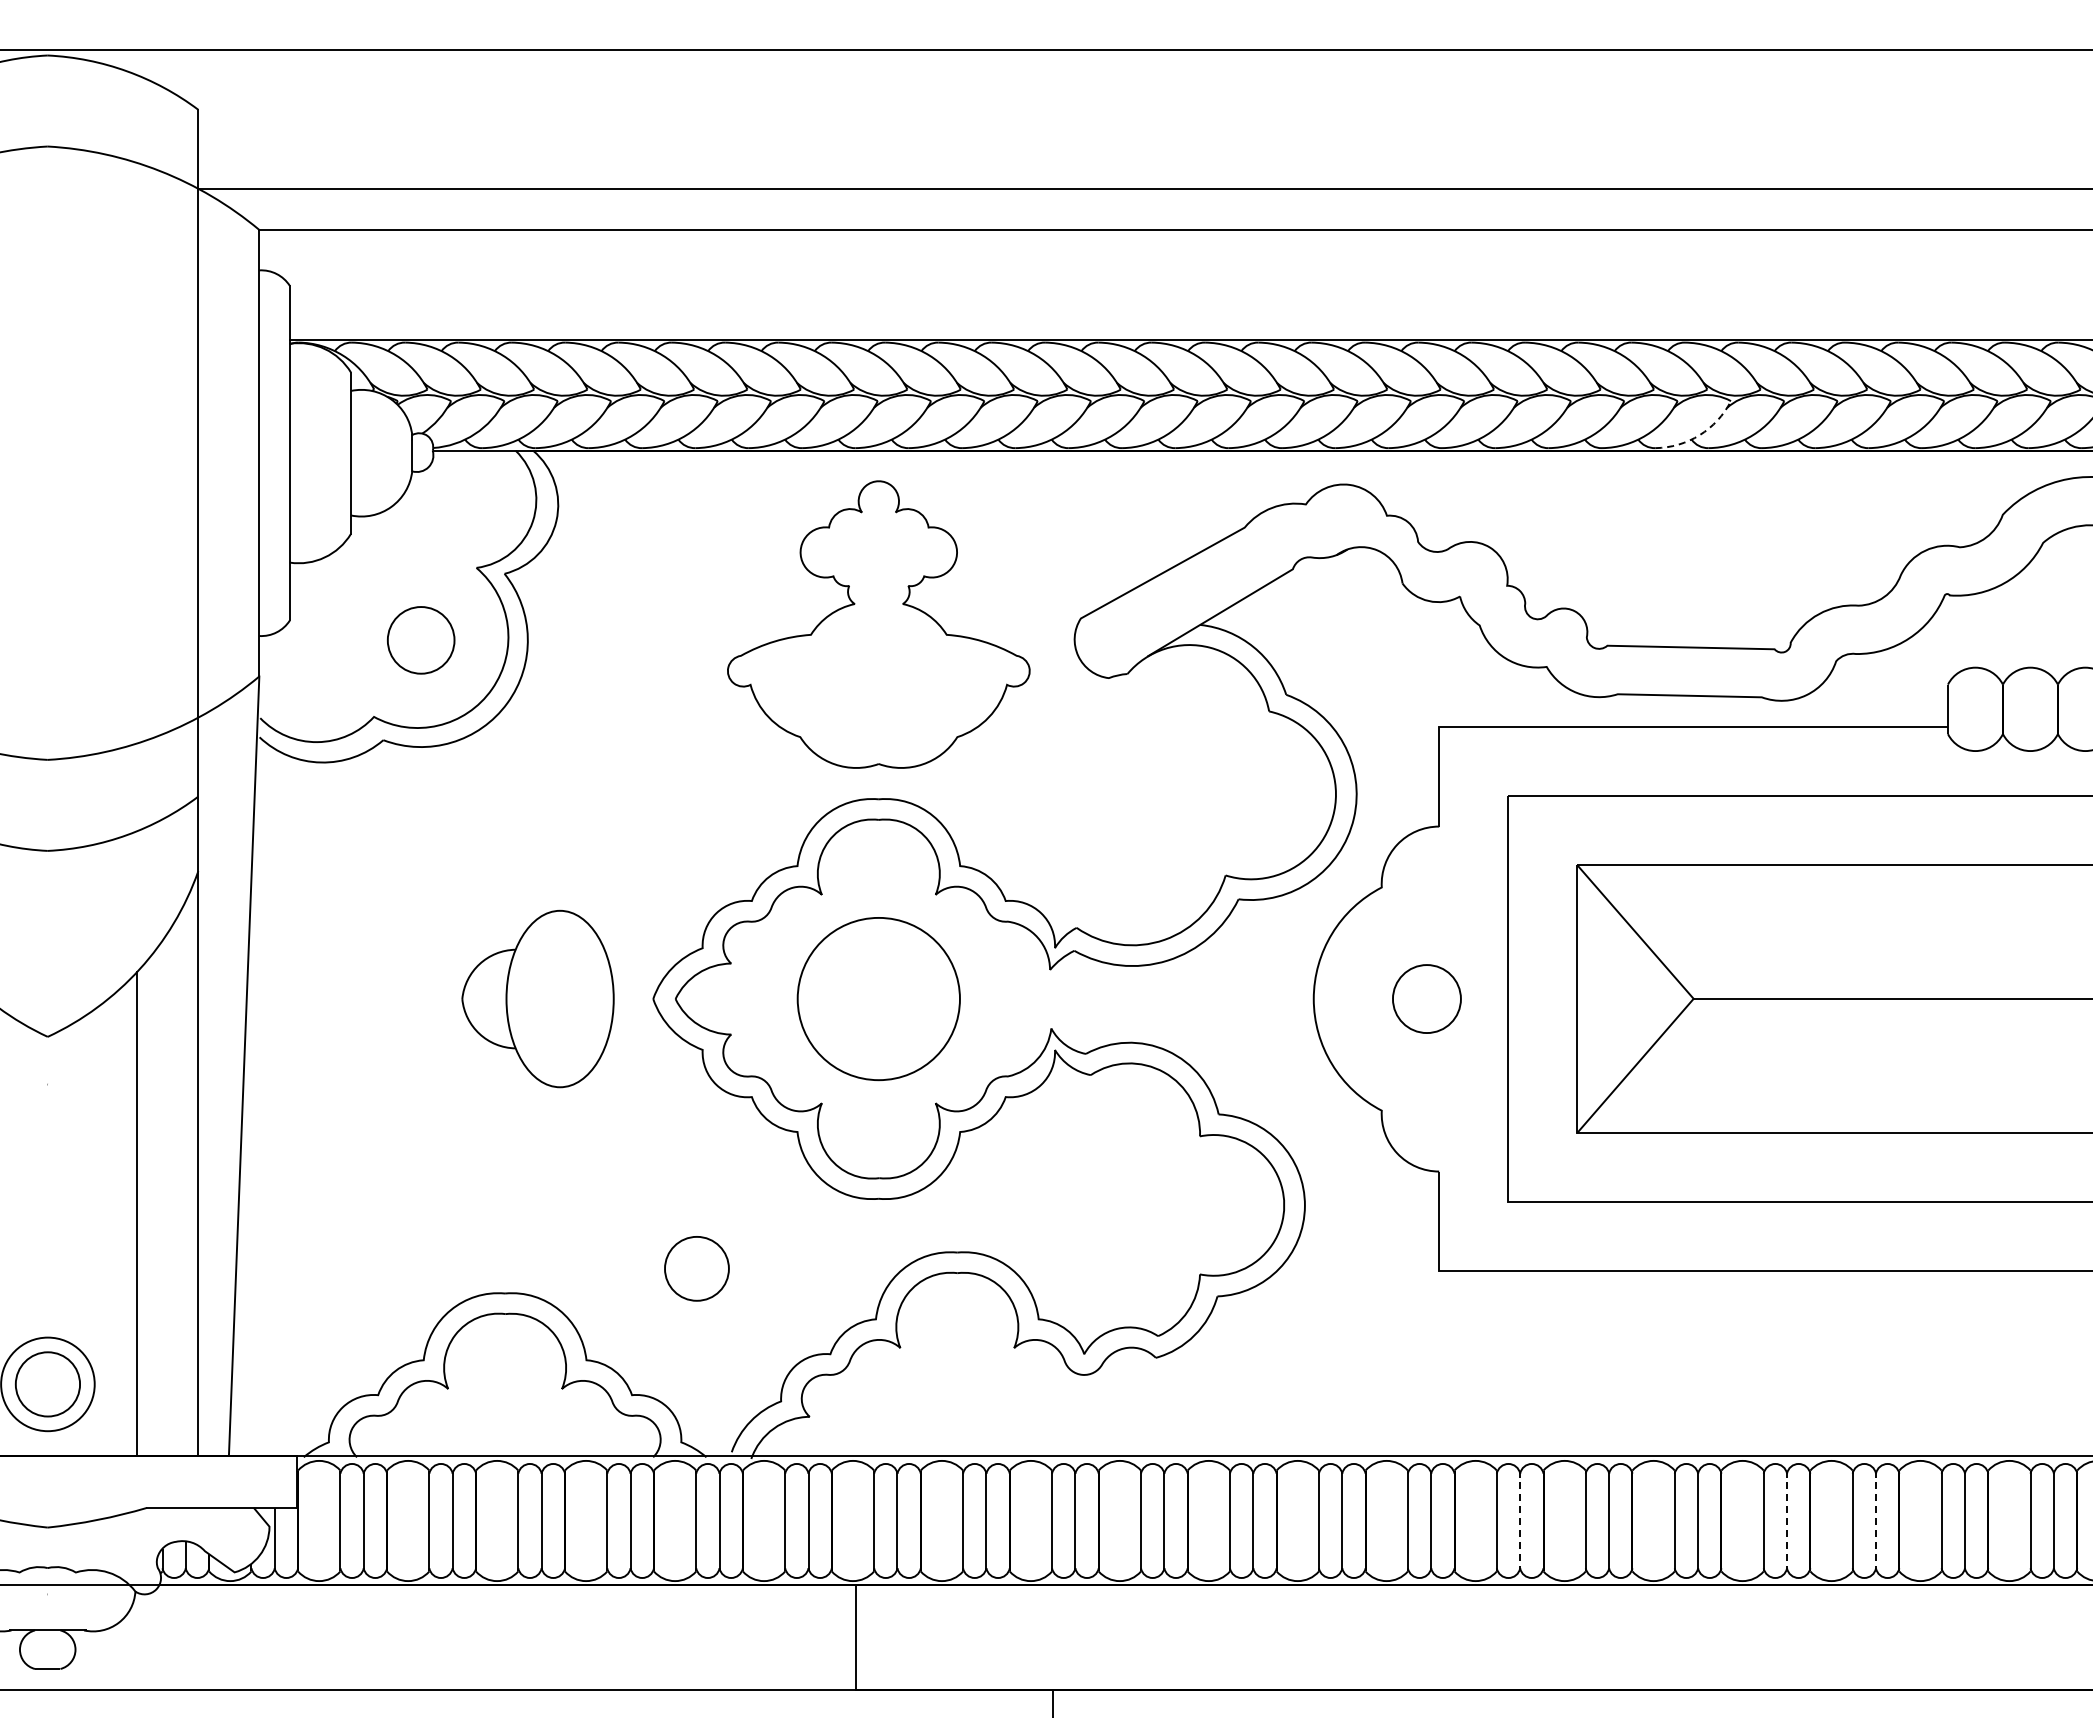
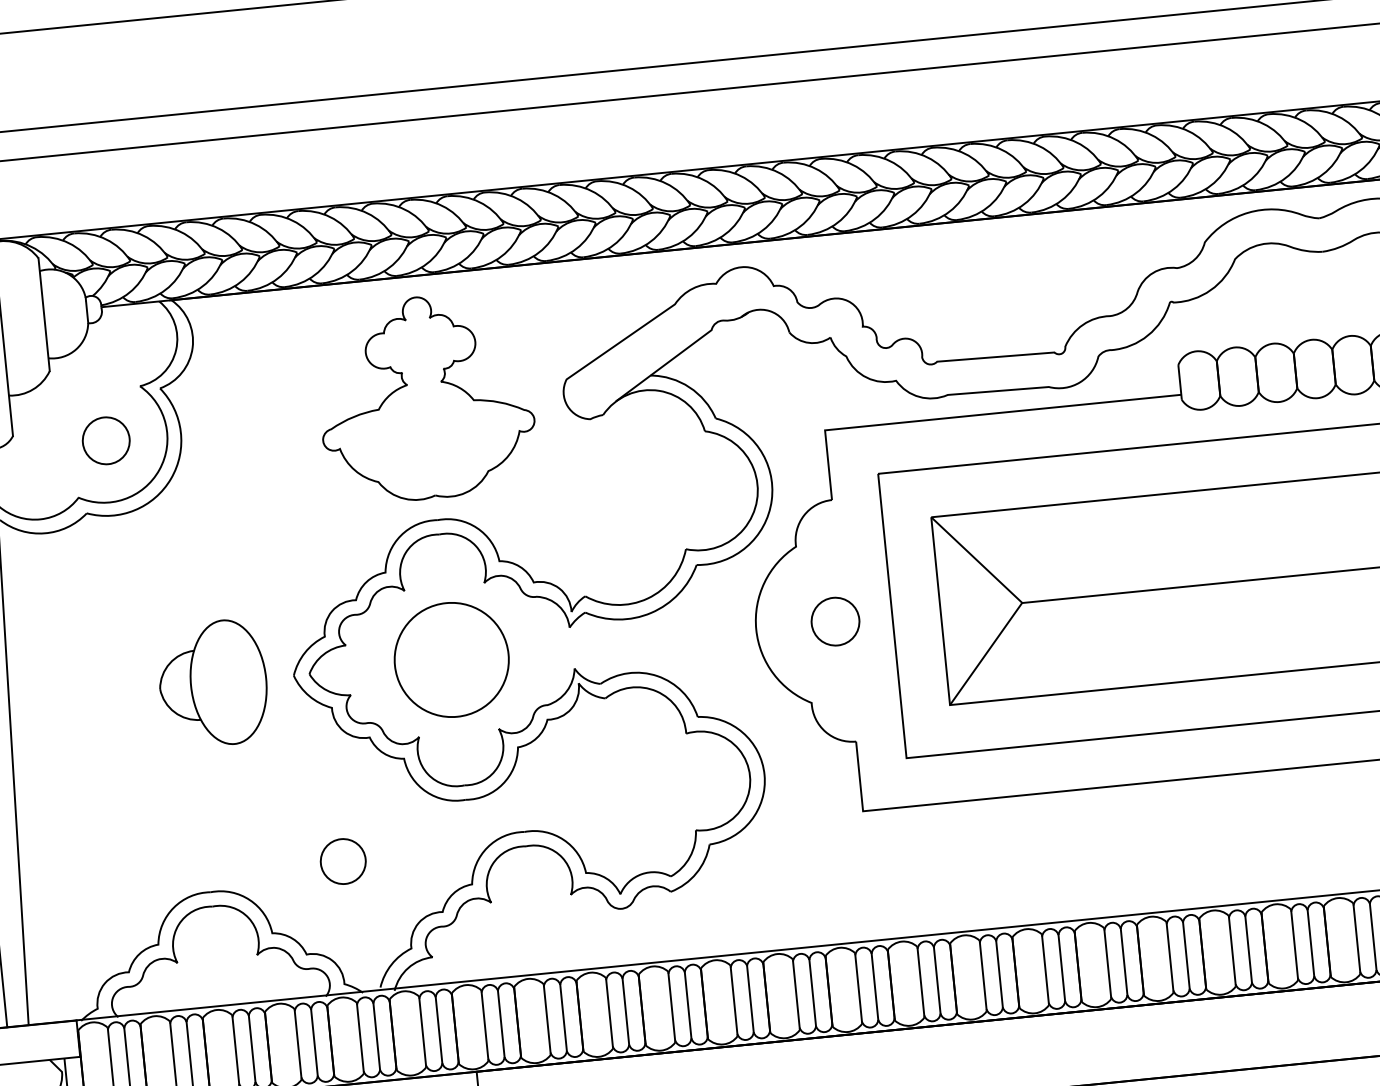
arc: (1699, 435) -> (986, 208), dashed -> solid
line: (1520, 1521) -> (937, 980), dashed -> solid
line: (1787, 1521) -> (1124, 962), dashed -> solid
line: (1876, 1521) -> (1186, 956), dashed -> solid

